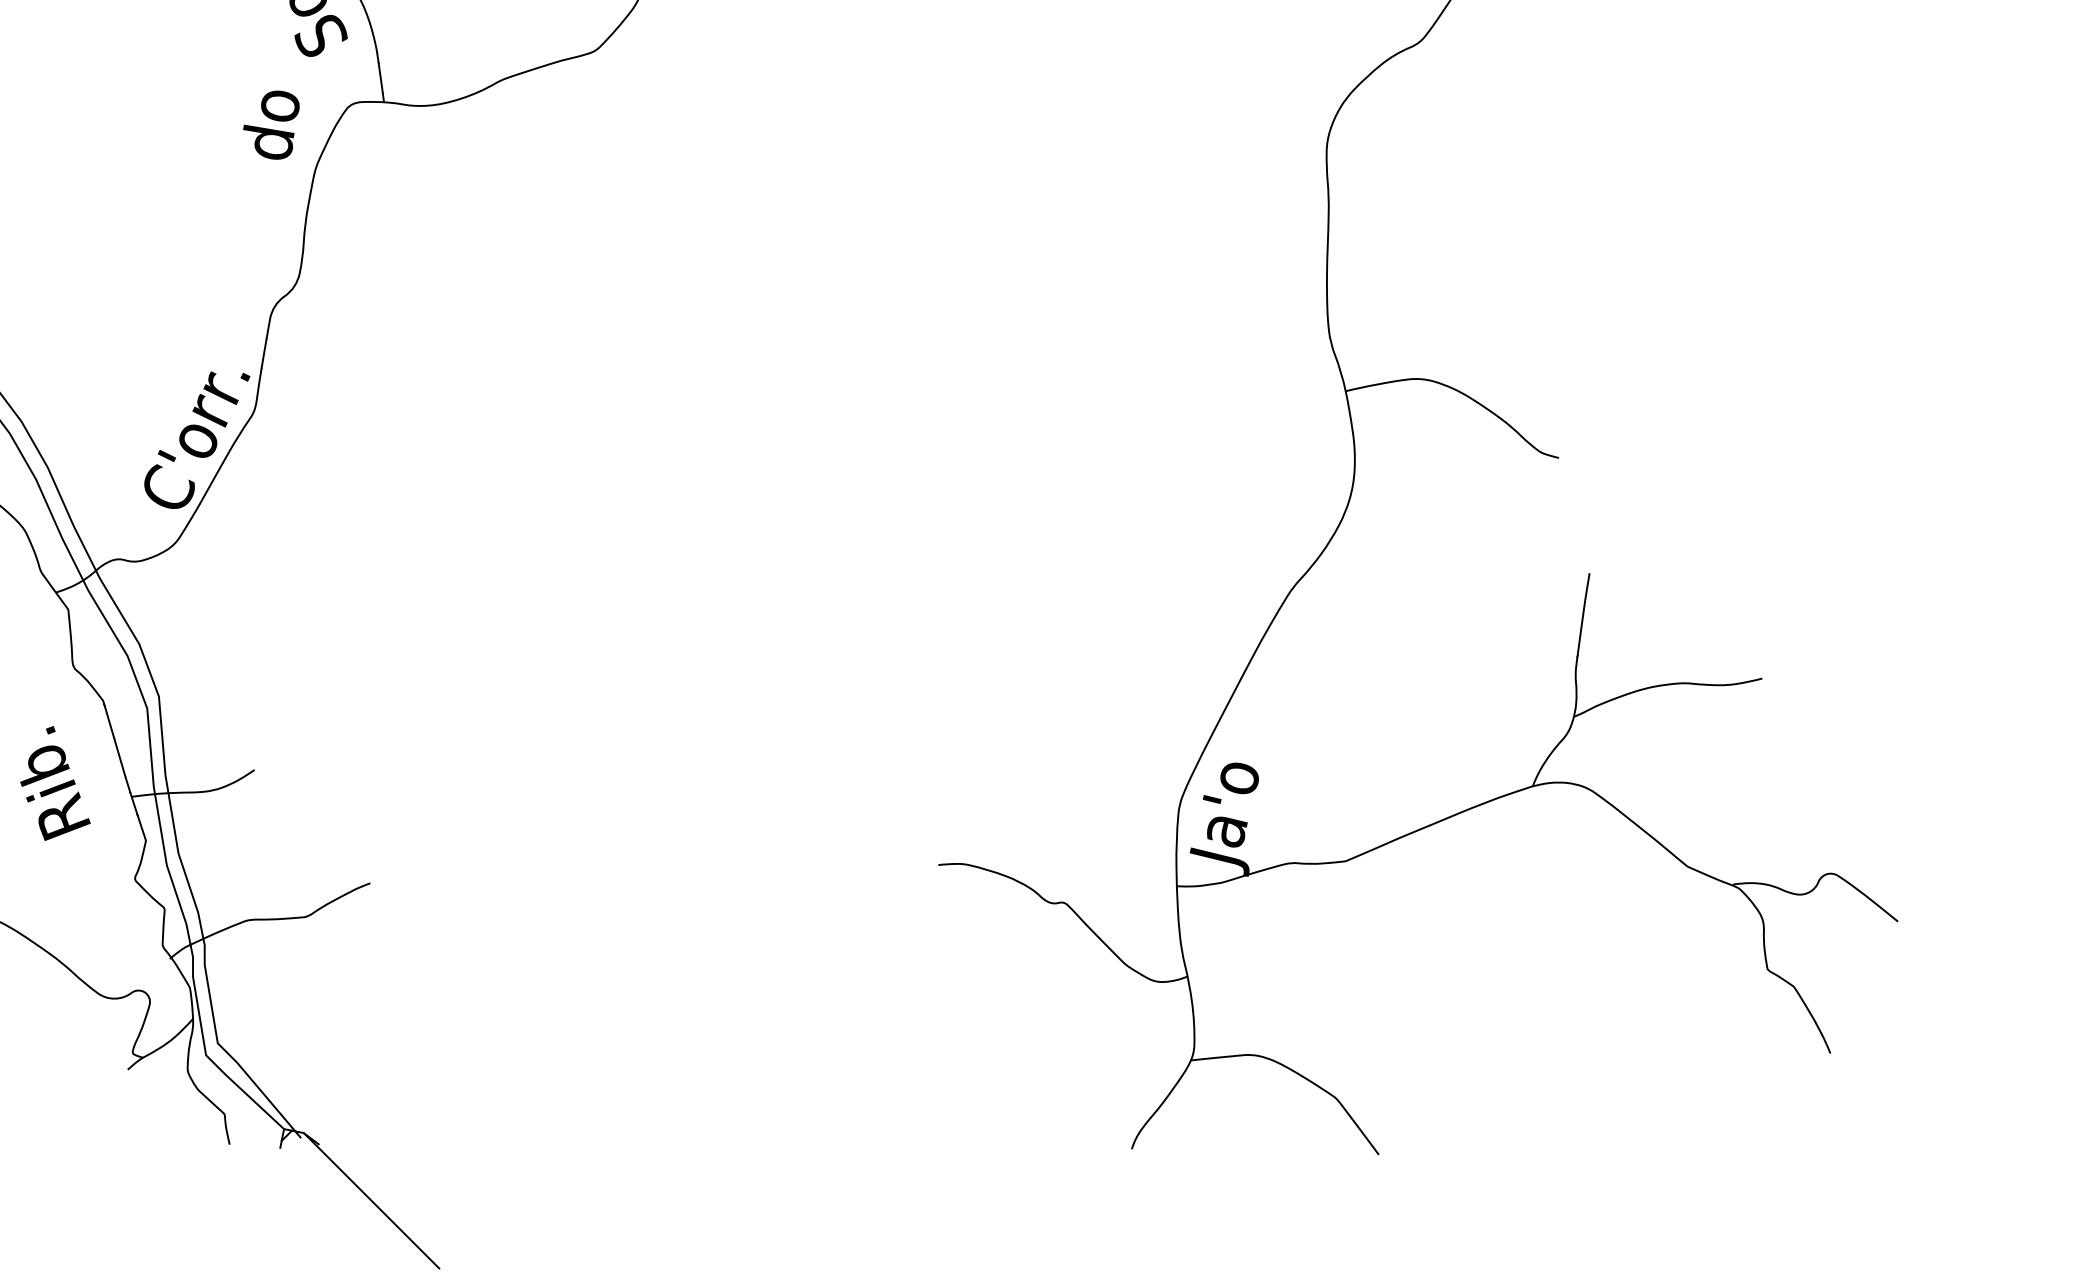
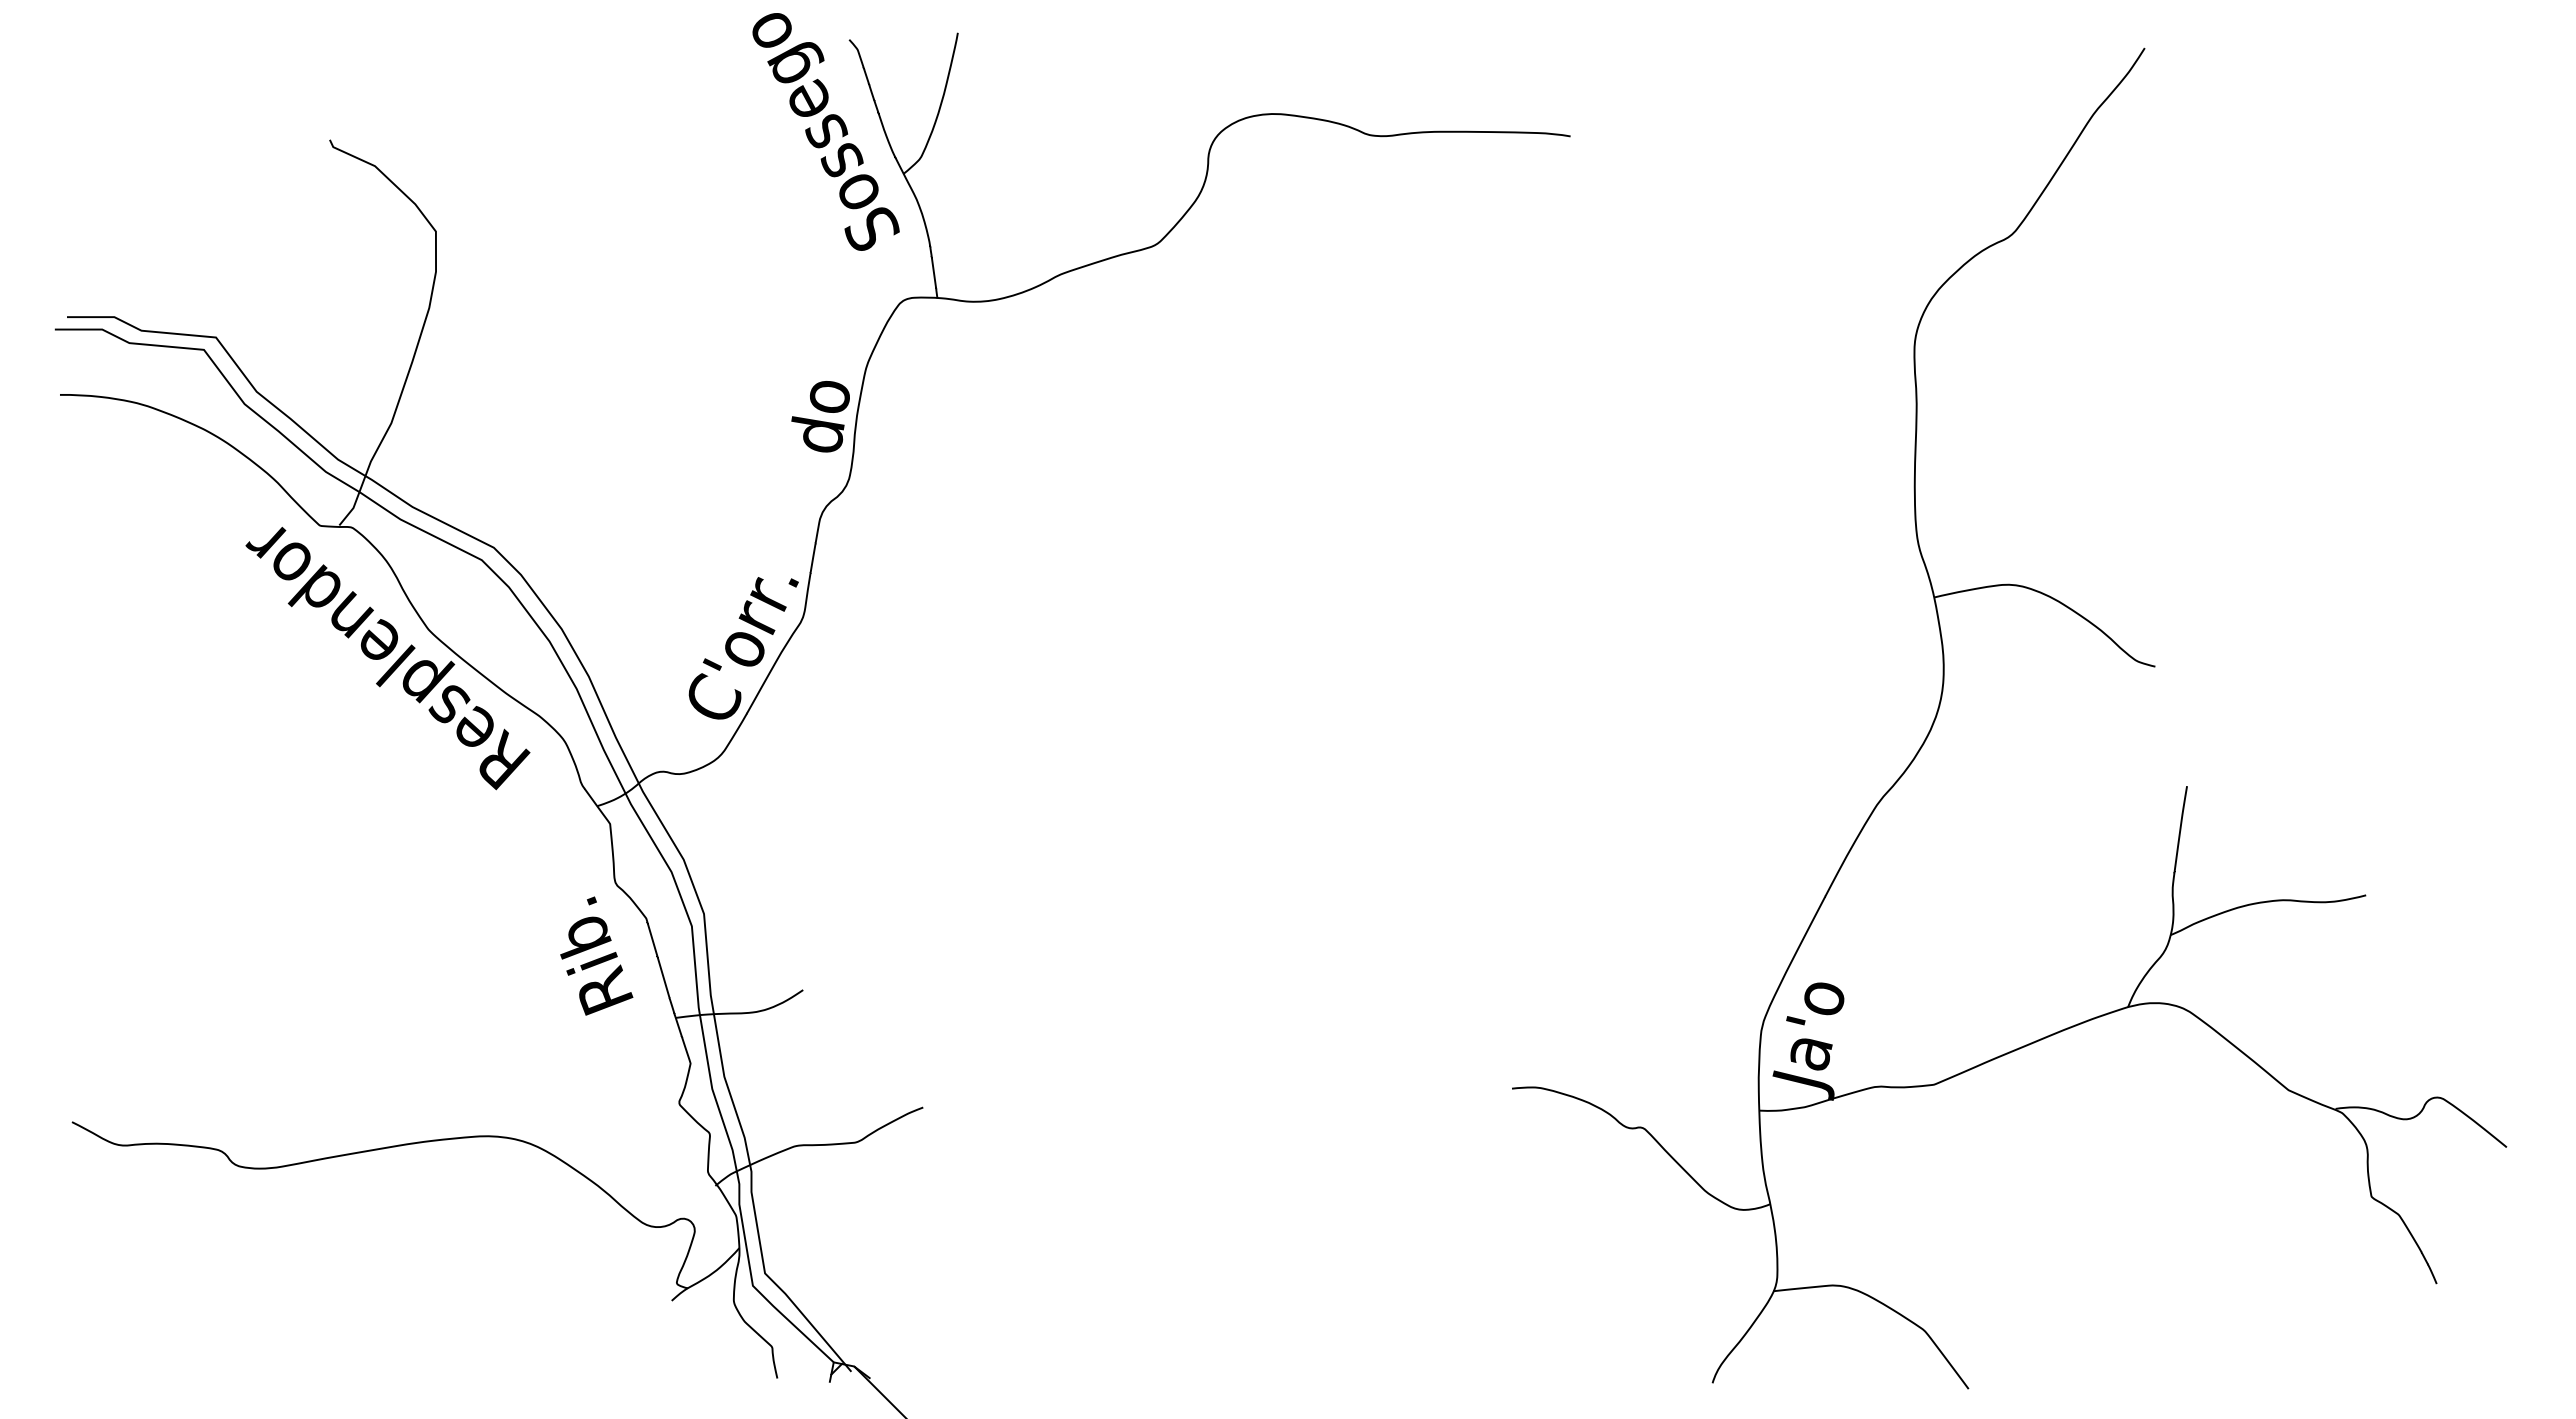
text: (271, 124) -> (820, 416), moved
text: (55, 782) -> (596, 955), moved

